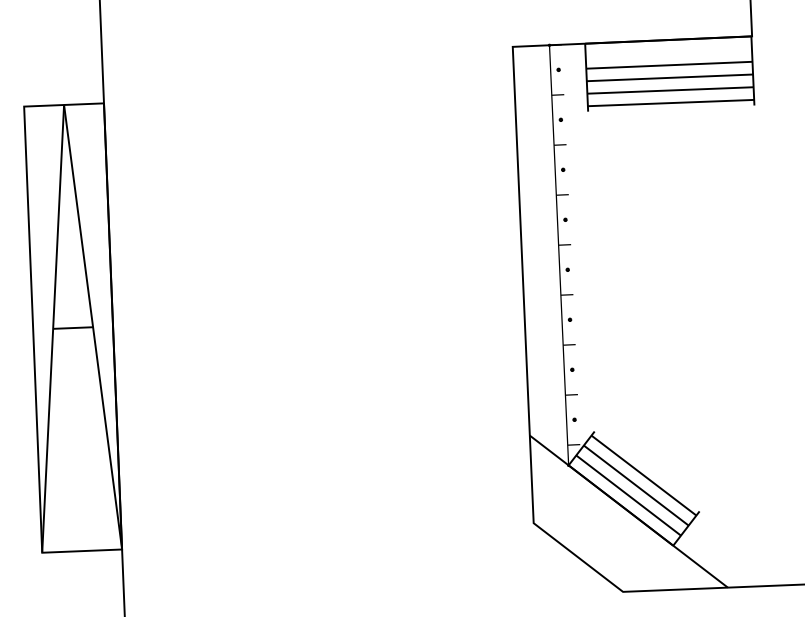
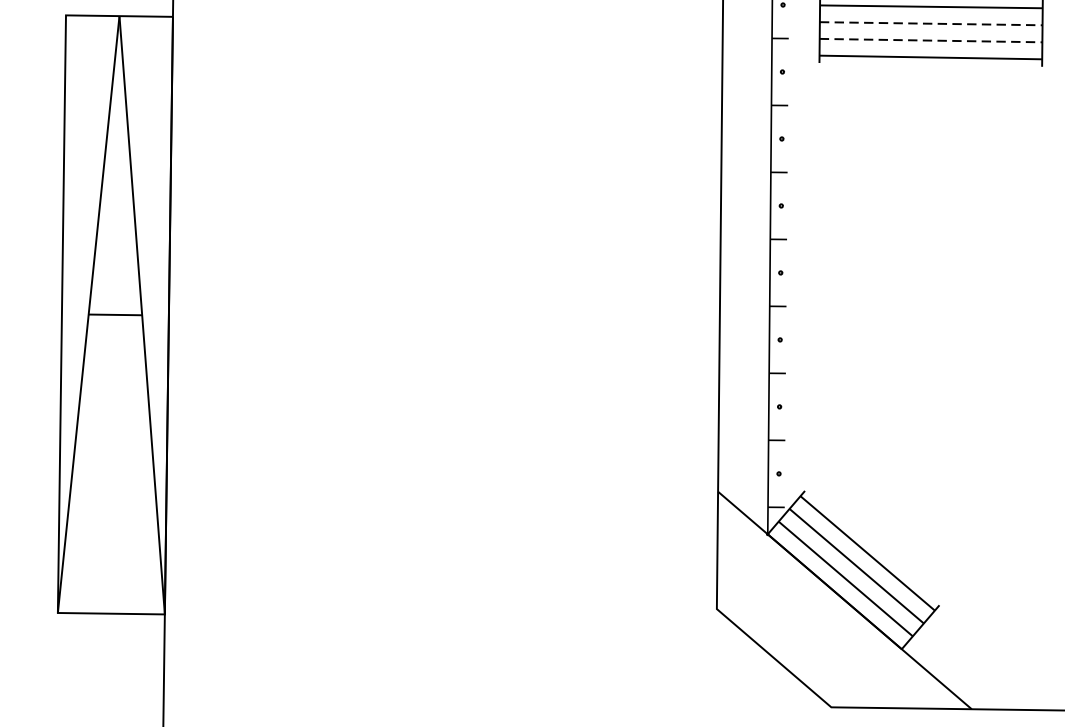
line: (670, 77) -> (931, 23), solid -> dashed
line: (670, 90) -> (931, 40), solid -> dashed

